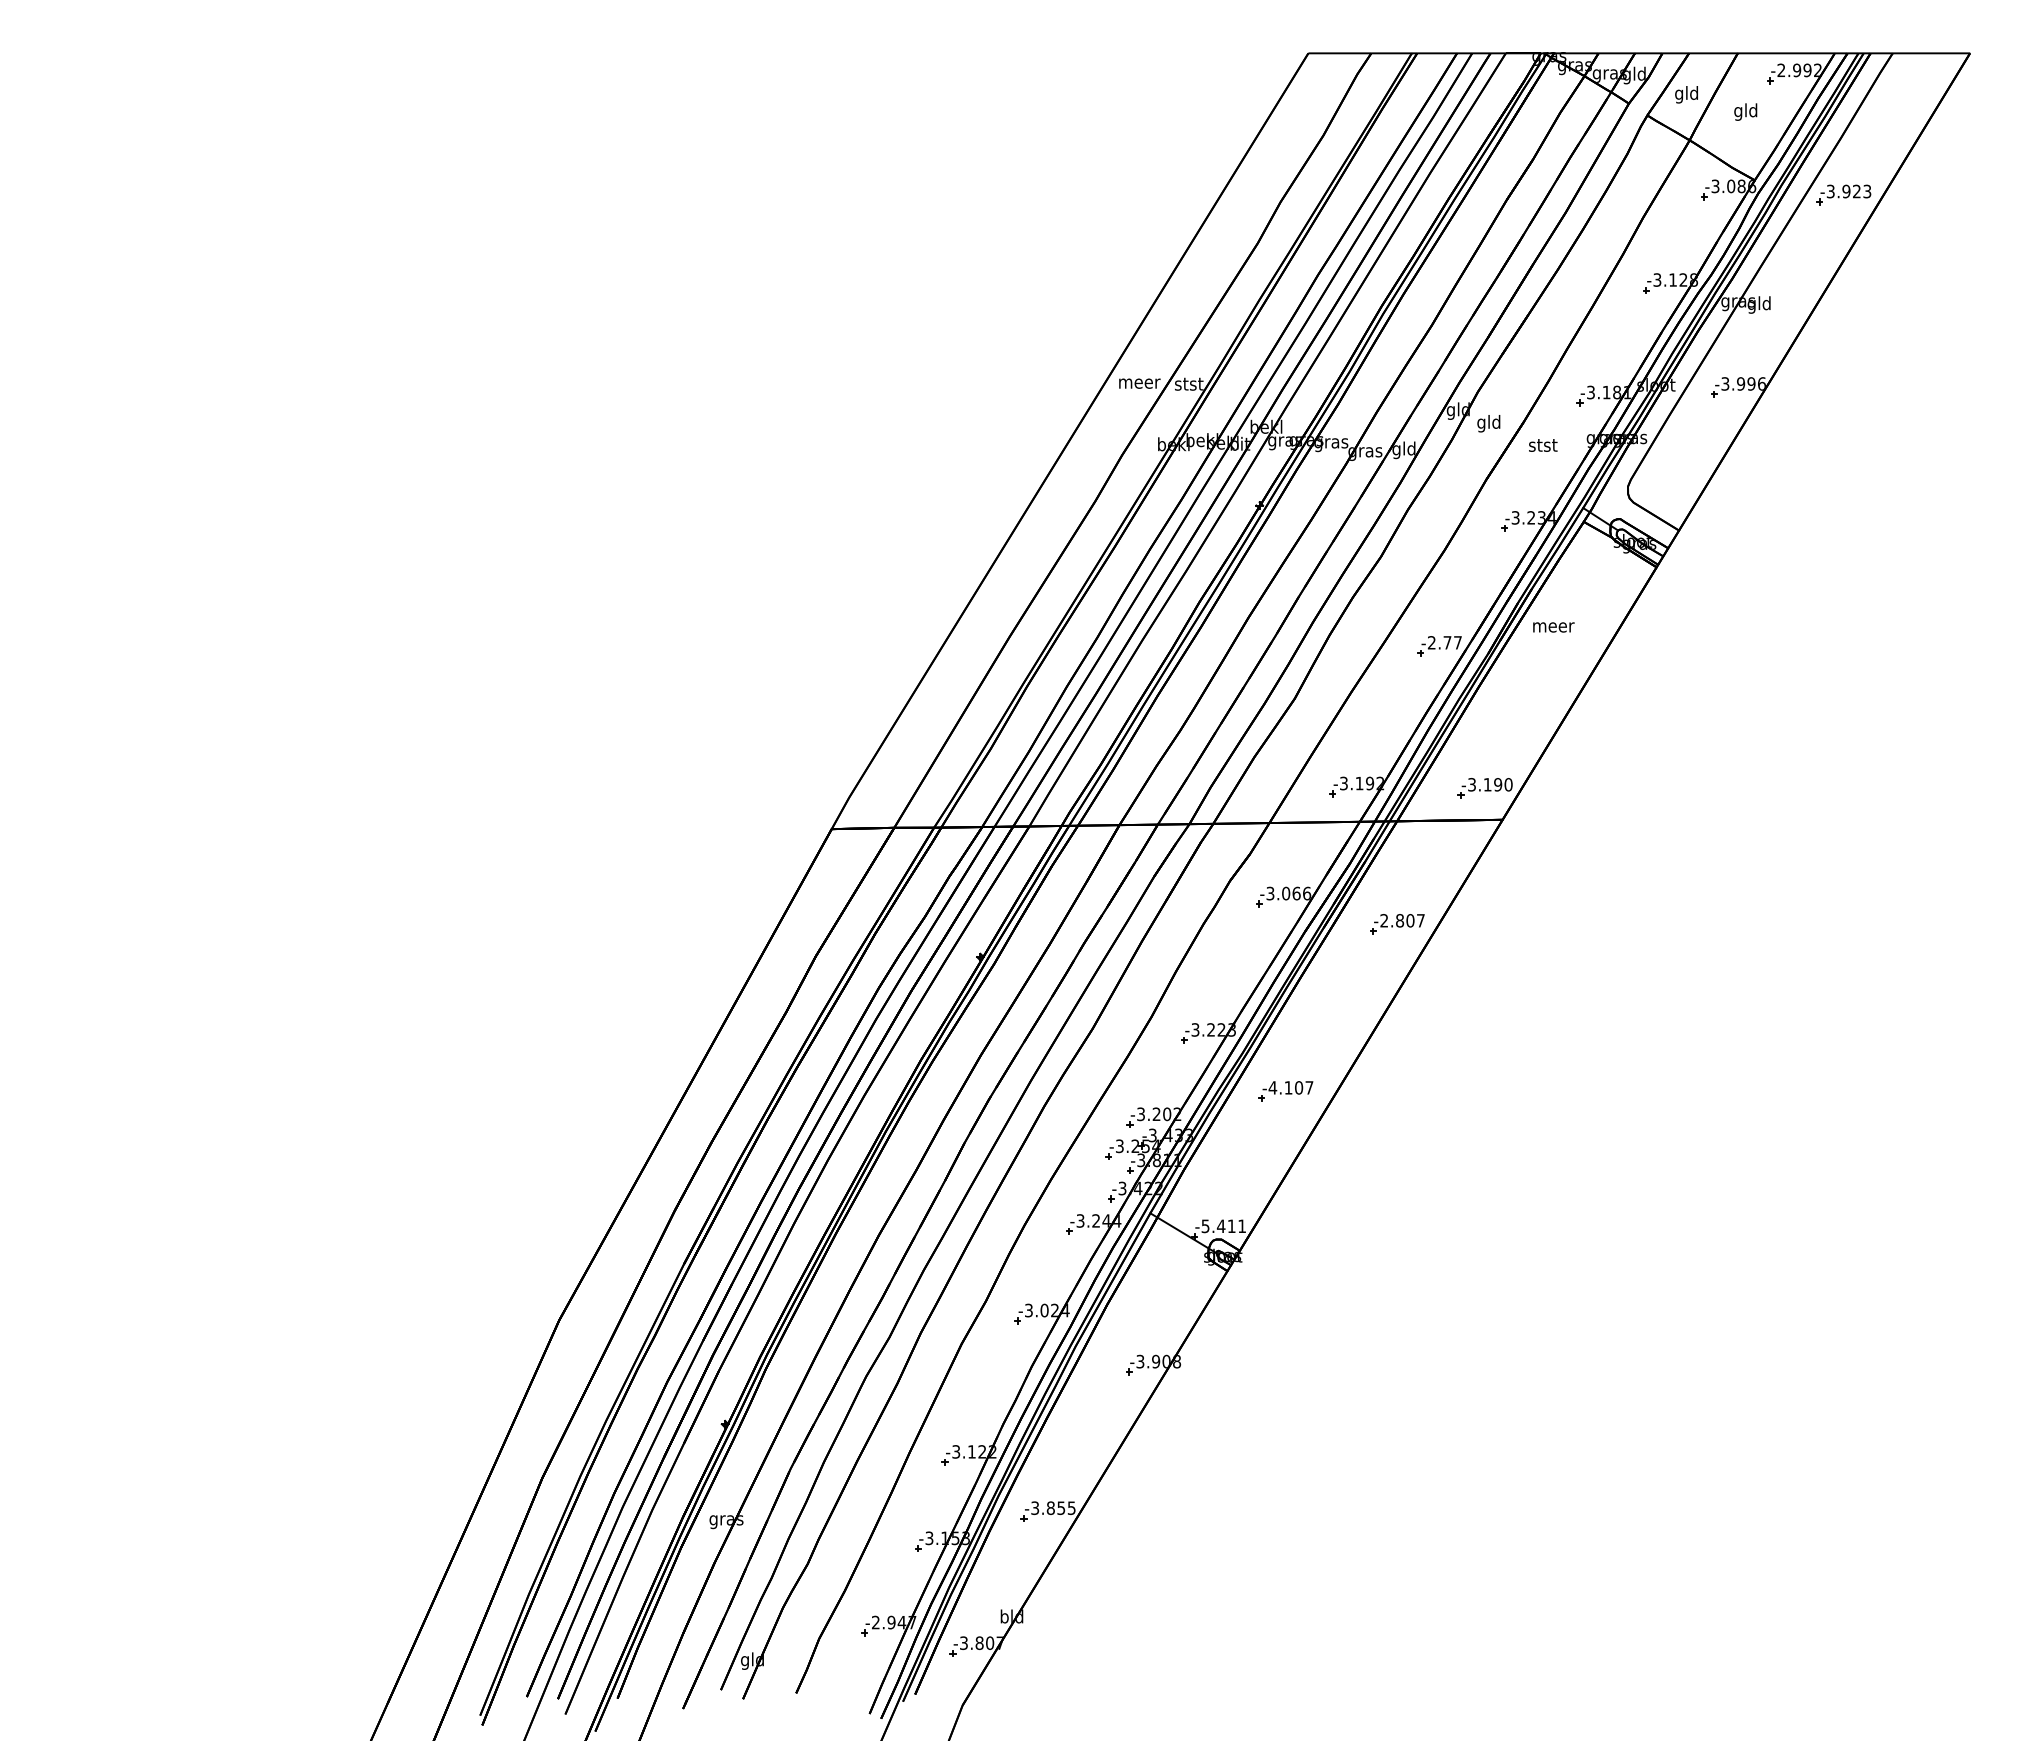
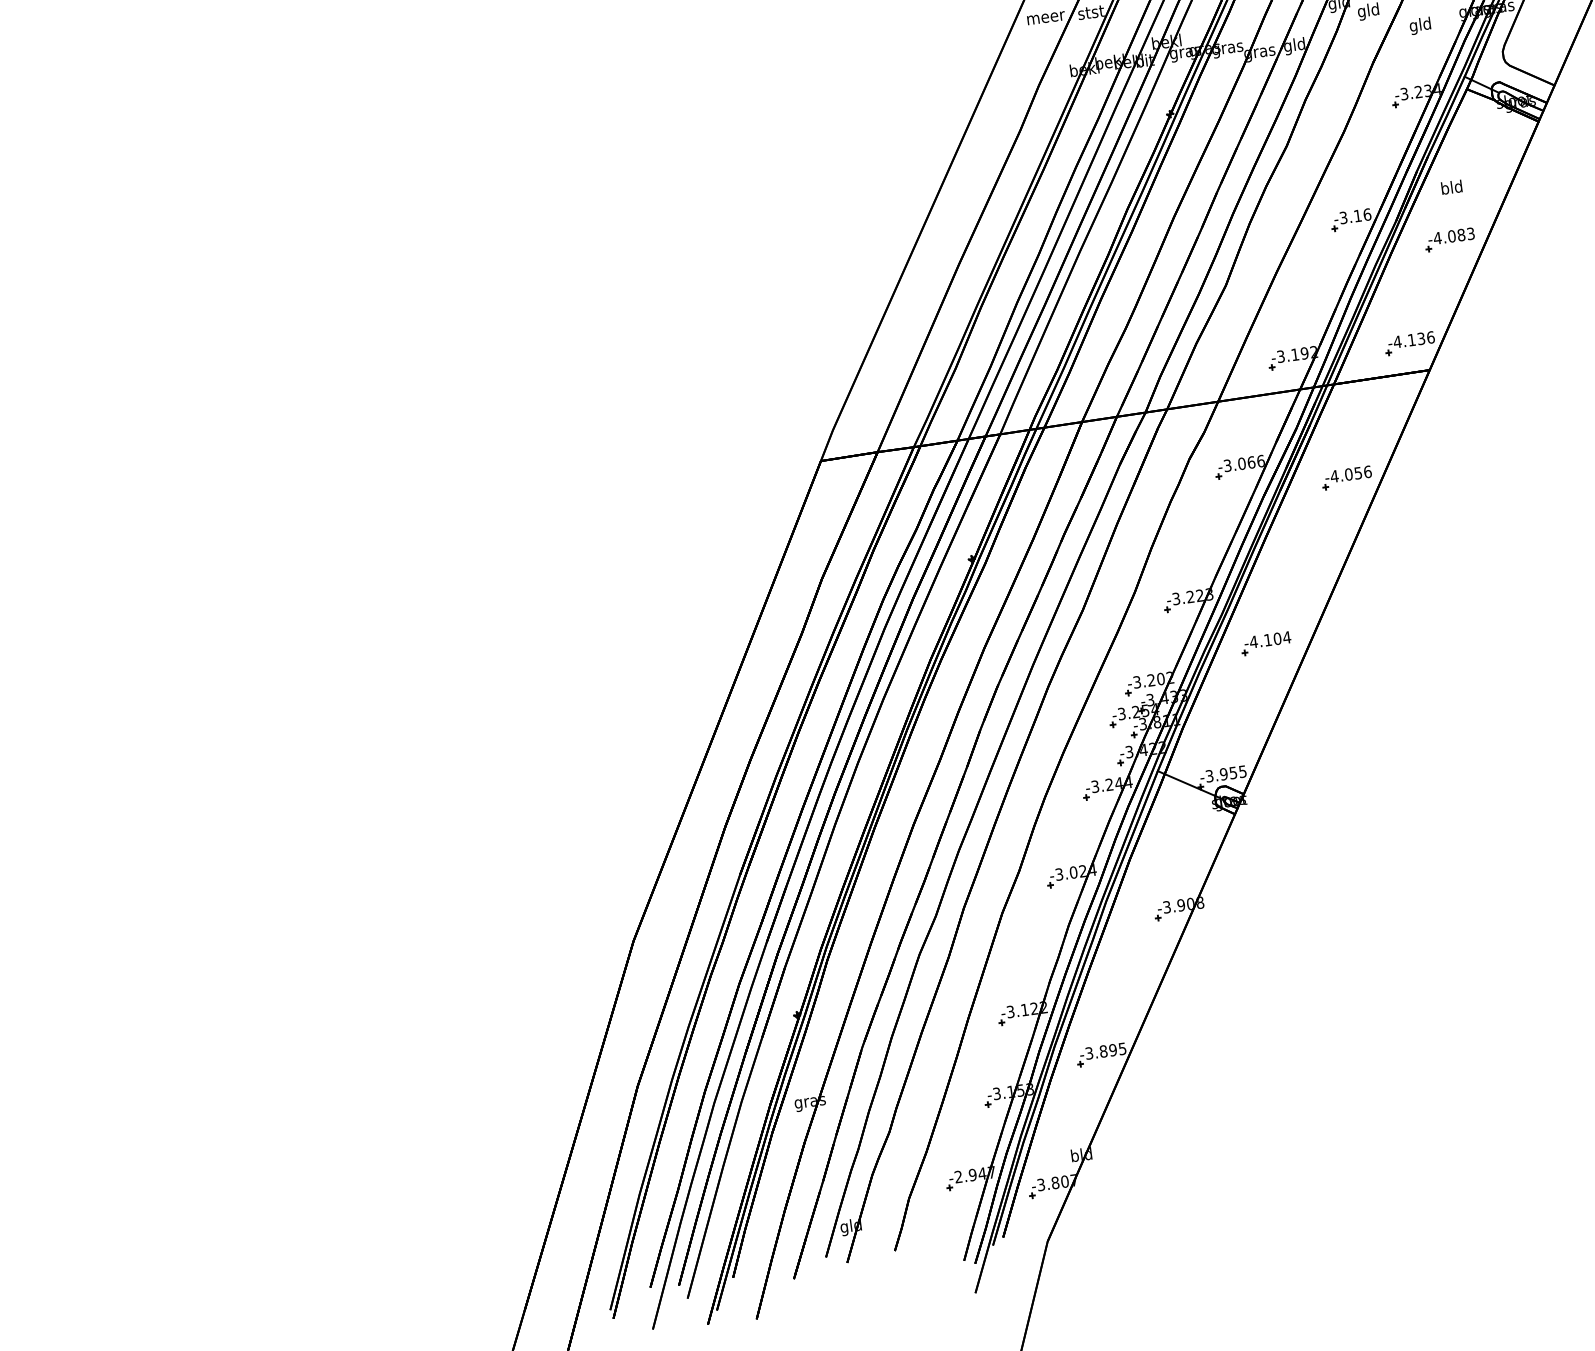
text: (1543, 446) -> (1420, 25), stst -> gld
text: (1553, 625) -> (1452, 187), meer -> bld
text: (1445, 642) -> (1355, 215), -2.77 -> -3.16
part: (1543, 681) -> (1449, 239), added
text: (1489, 784) -> (1413, 339), -3.190 -> -4.136
text: (1402, 920) -> (1351, 473), -2.807 -> -4.056
text: (1309, 1087) -> (1287, 637), -4.107 -> -4.104
text: (1223, 1226) -> (1225, 774), -5.411 -> -3.955
text: (1061, 1507) -> (1113, 1049), -3.855 -> -3.895

